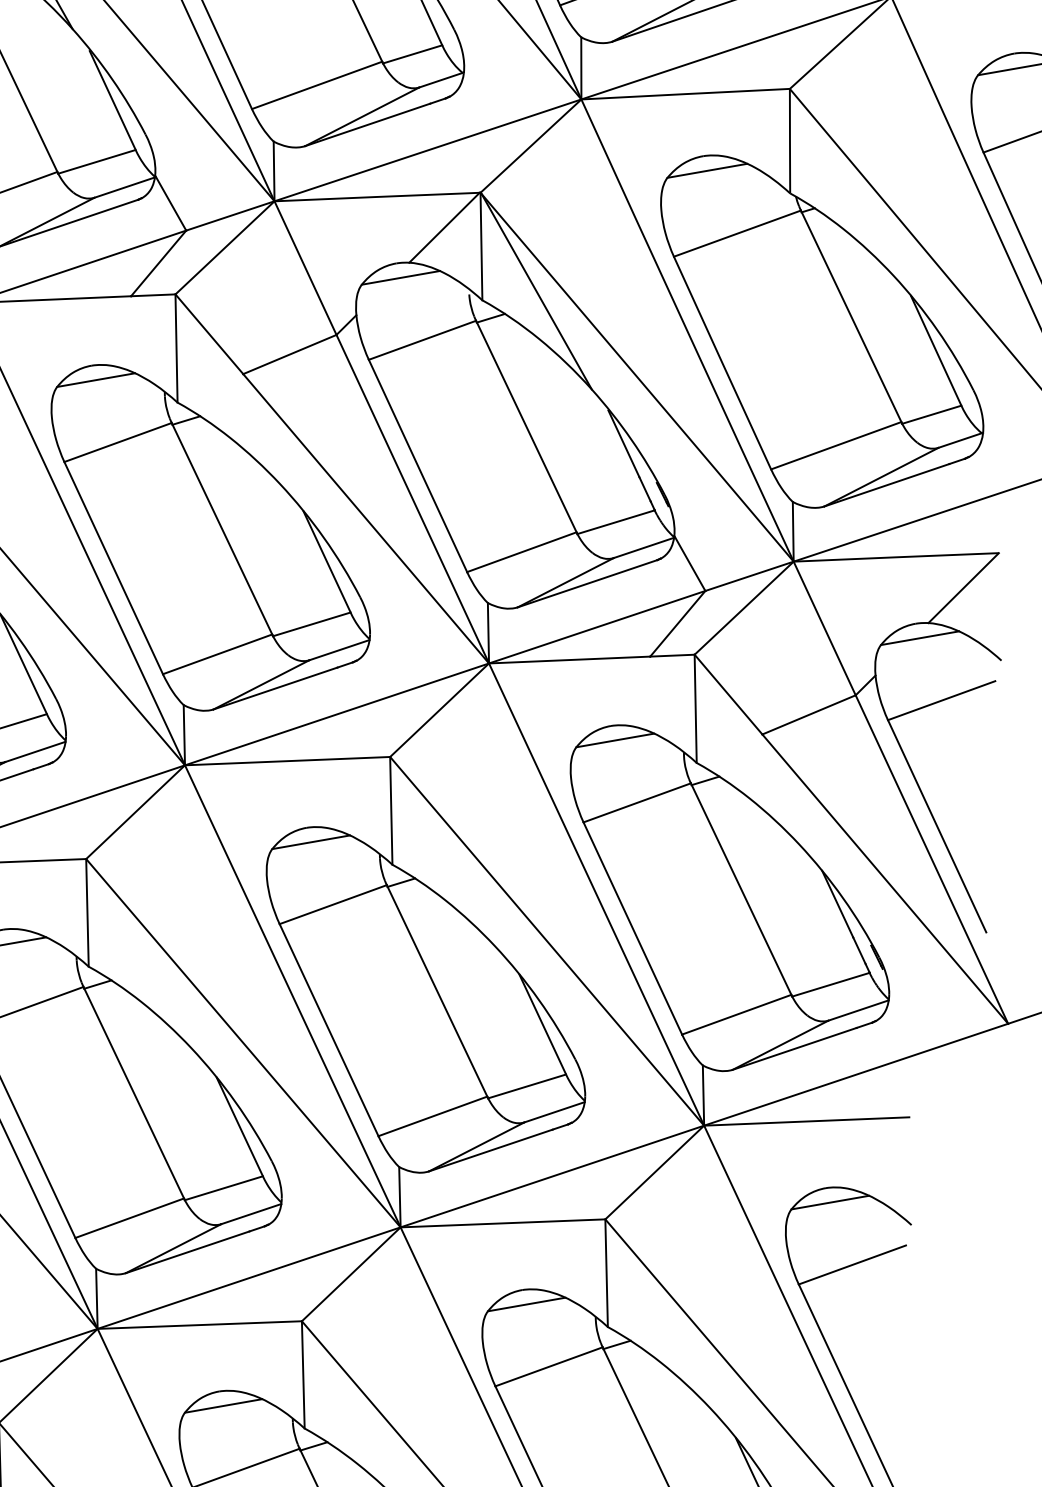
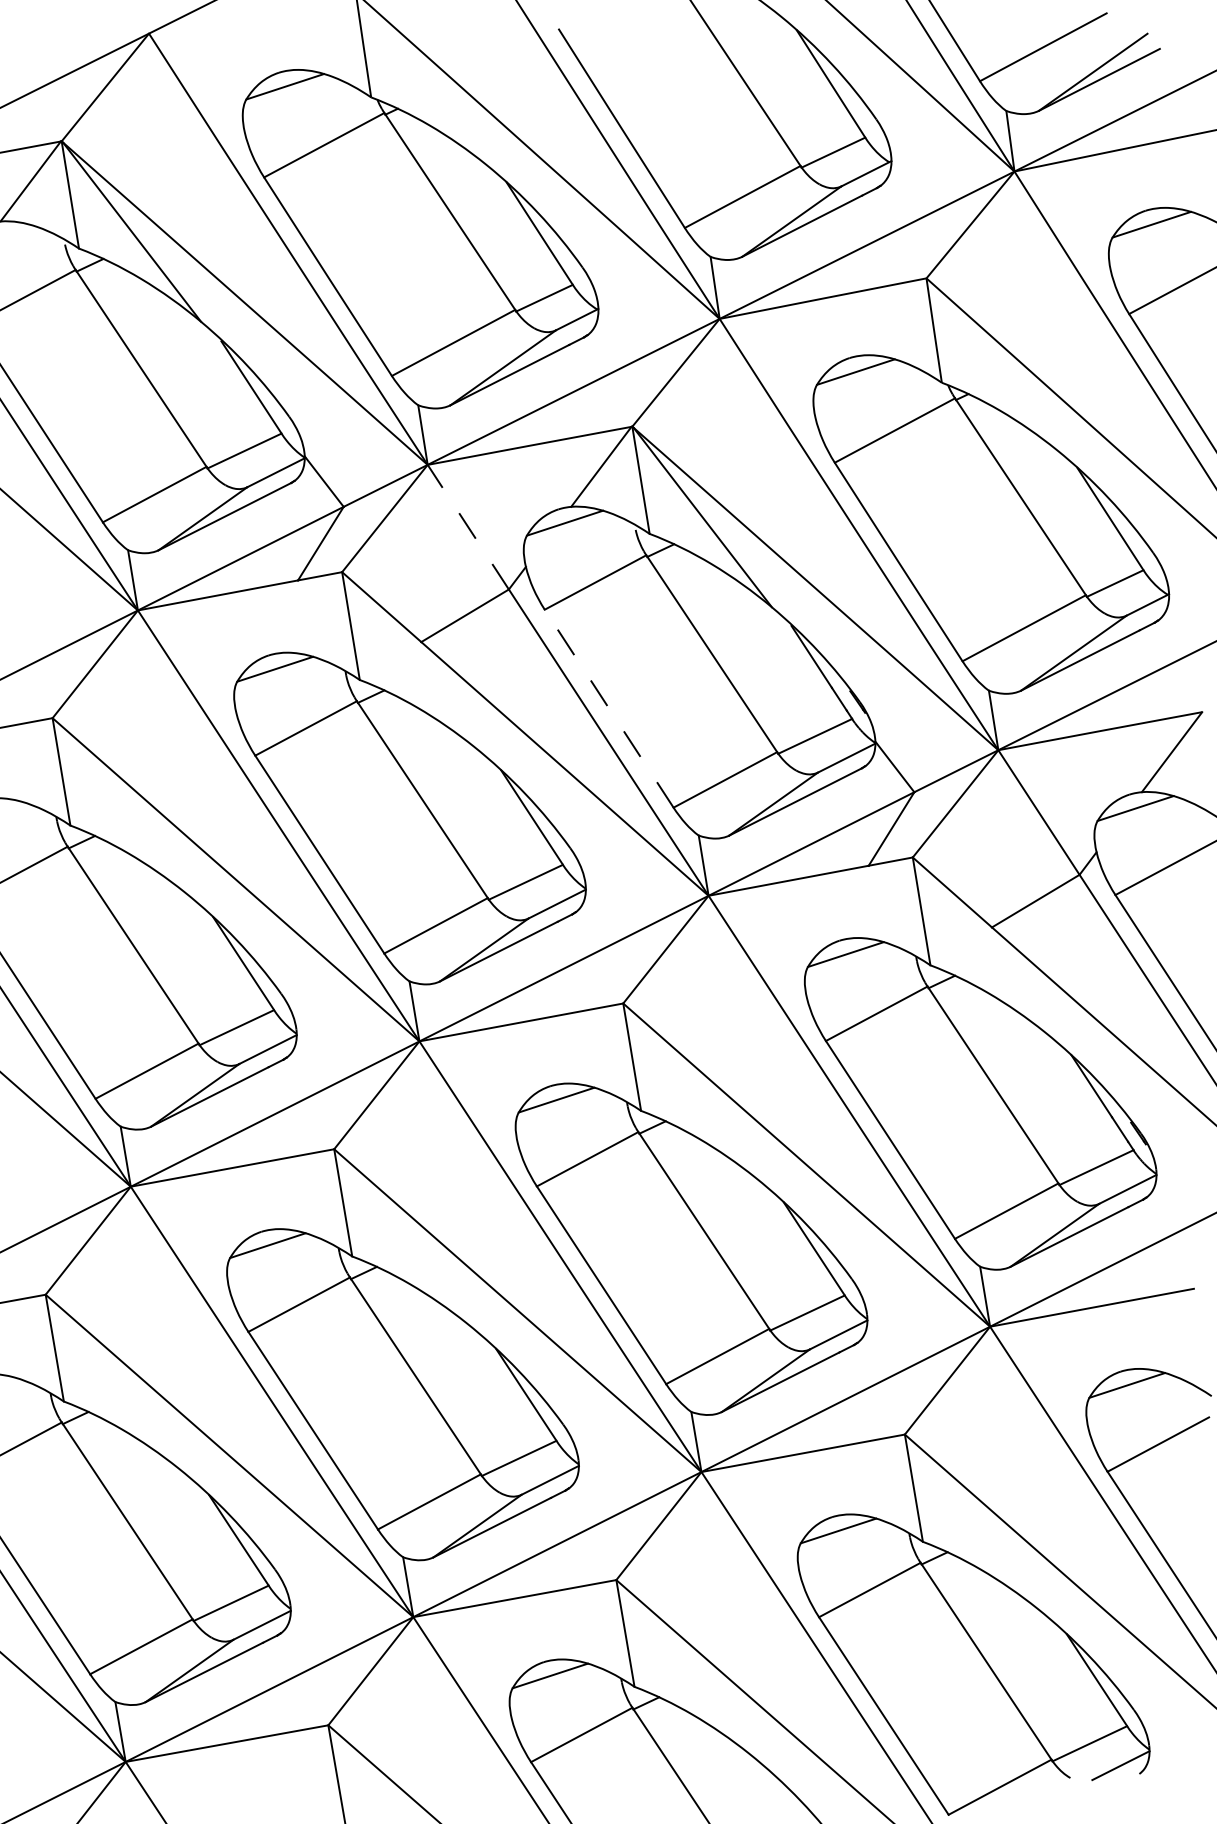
line: (305, 267) -> (468, 526), solid -> dashed
line: (417, 465) -> (608, 708), solid -> dashed

